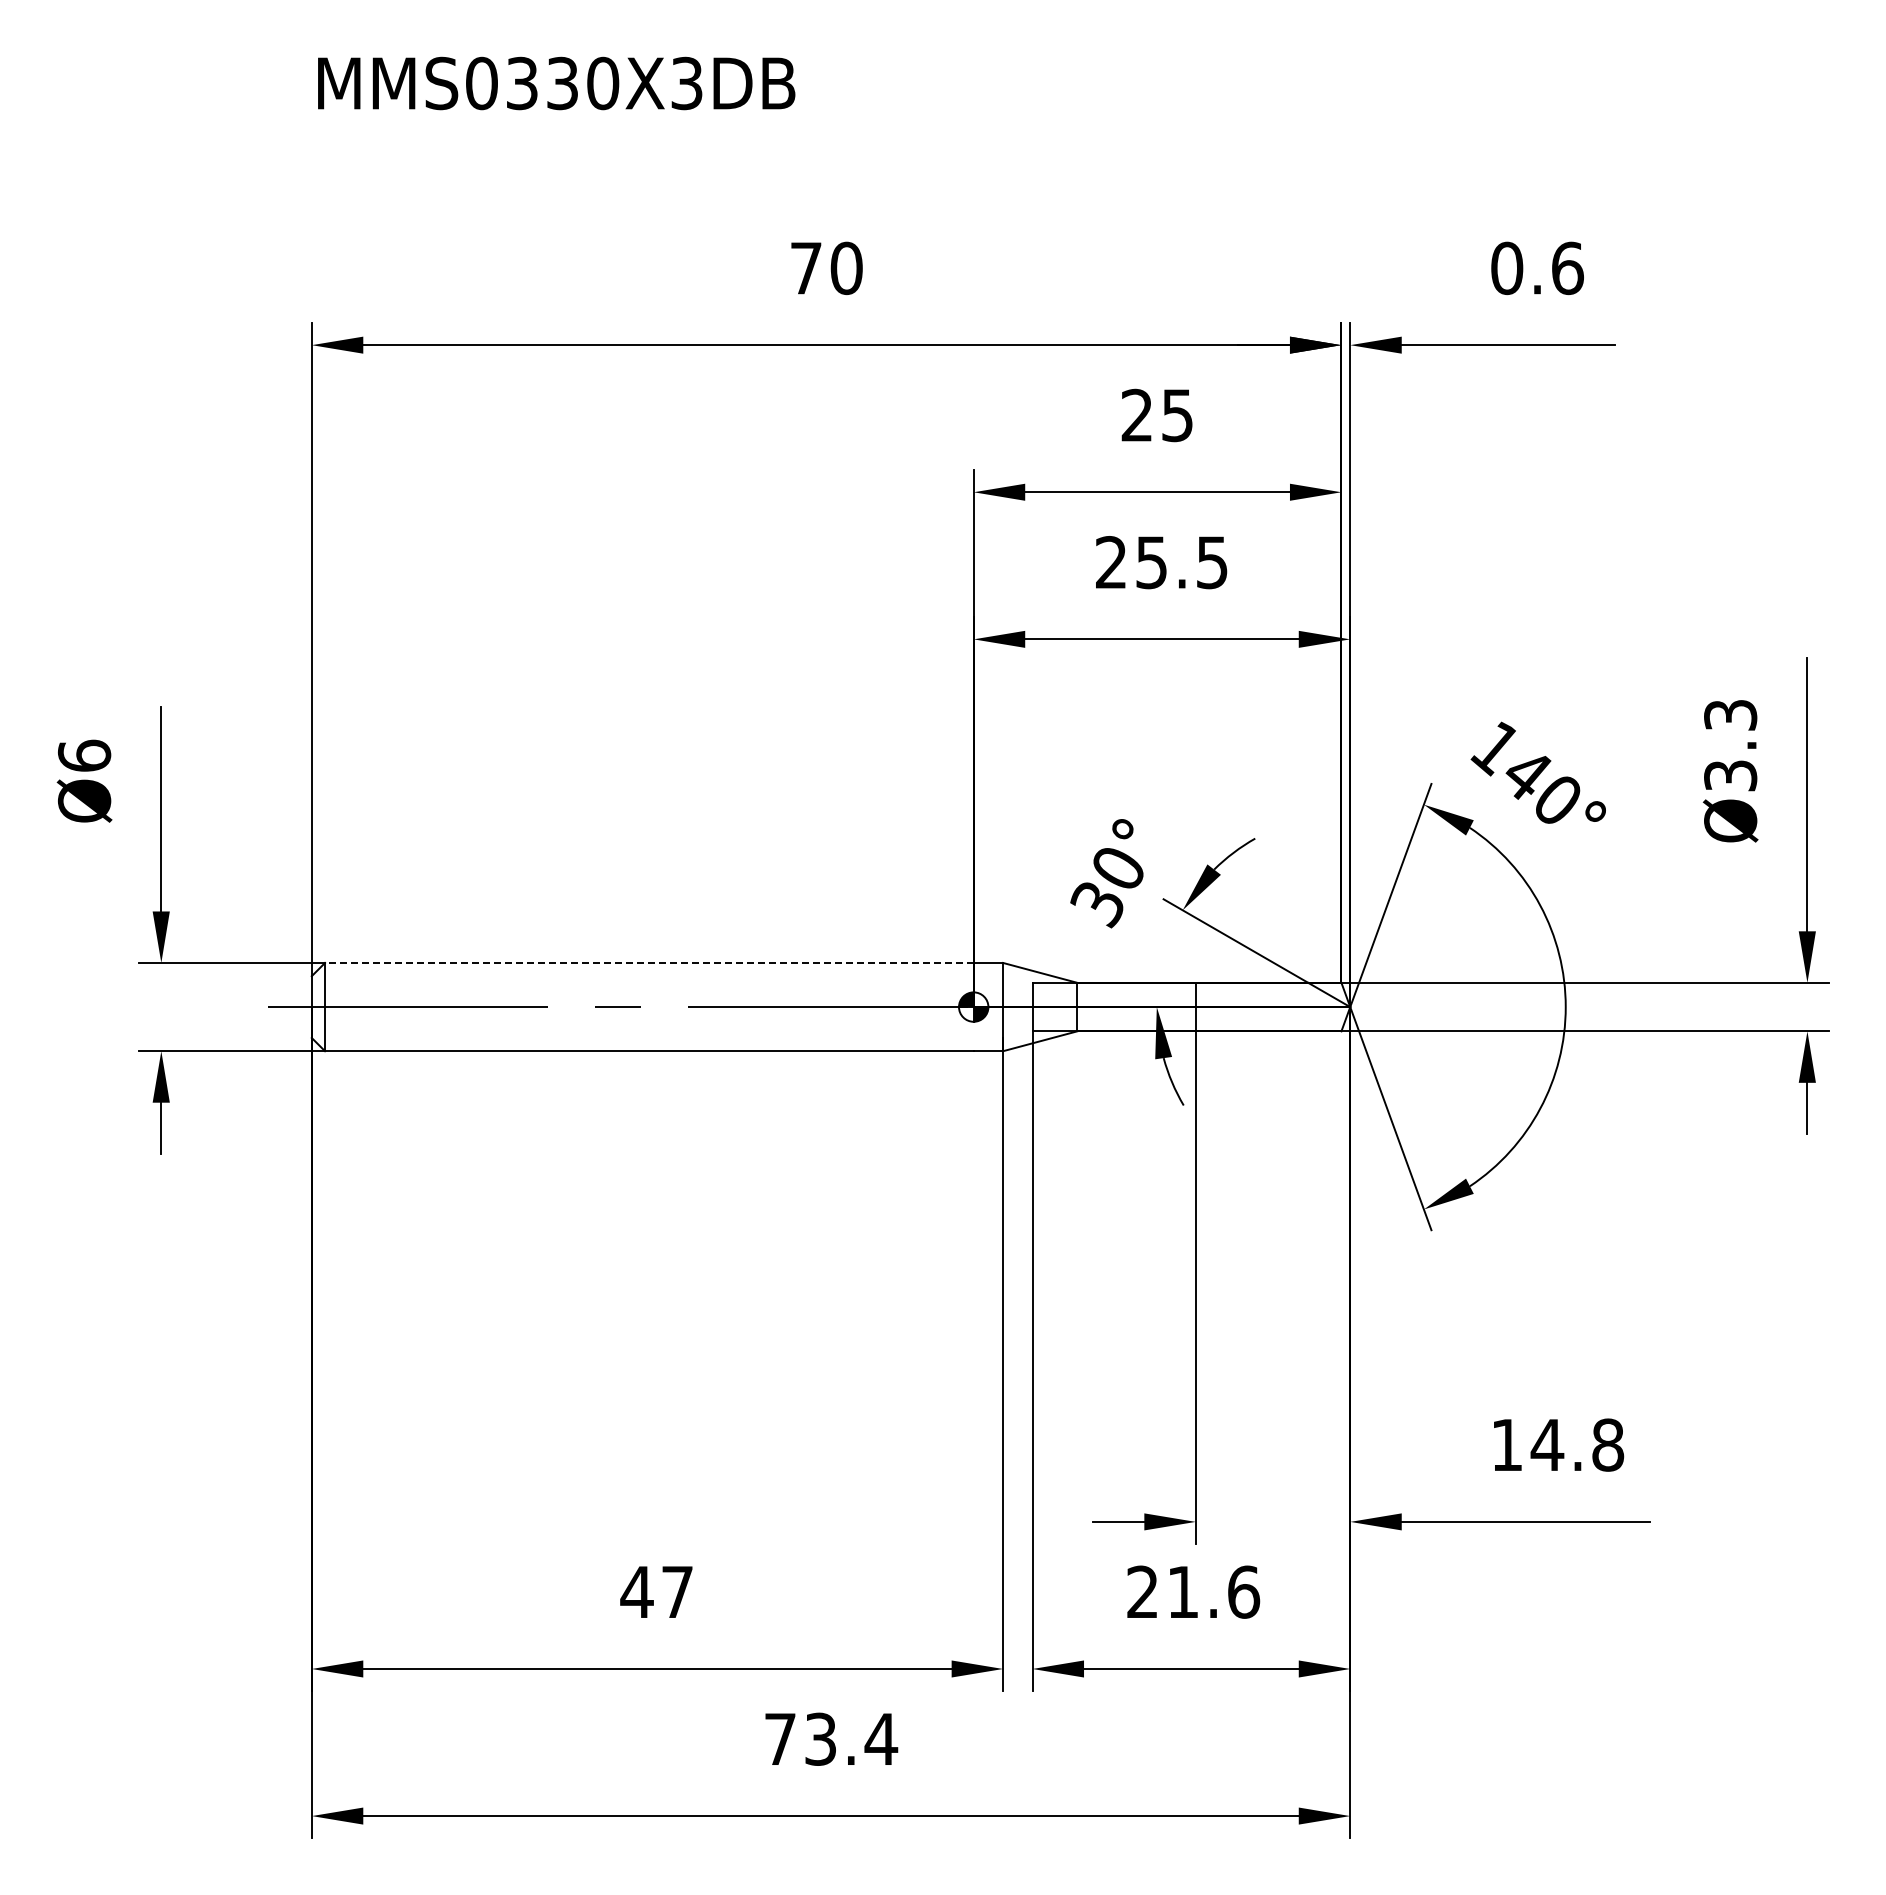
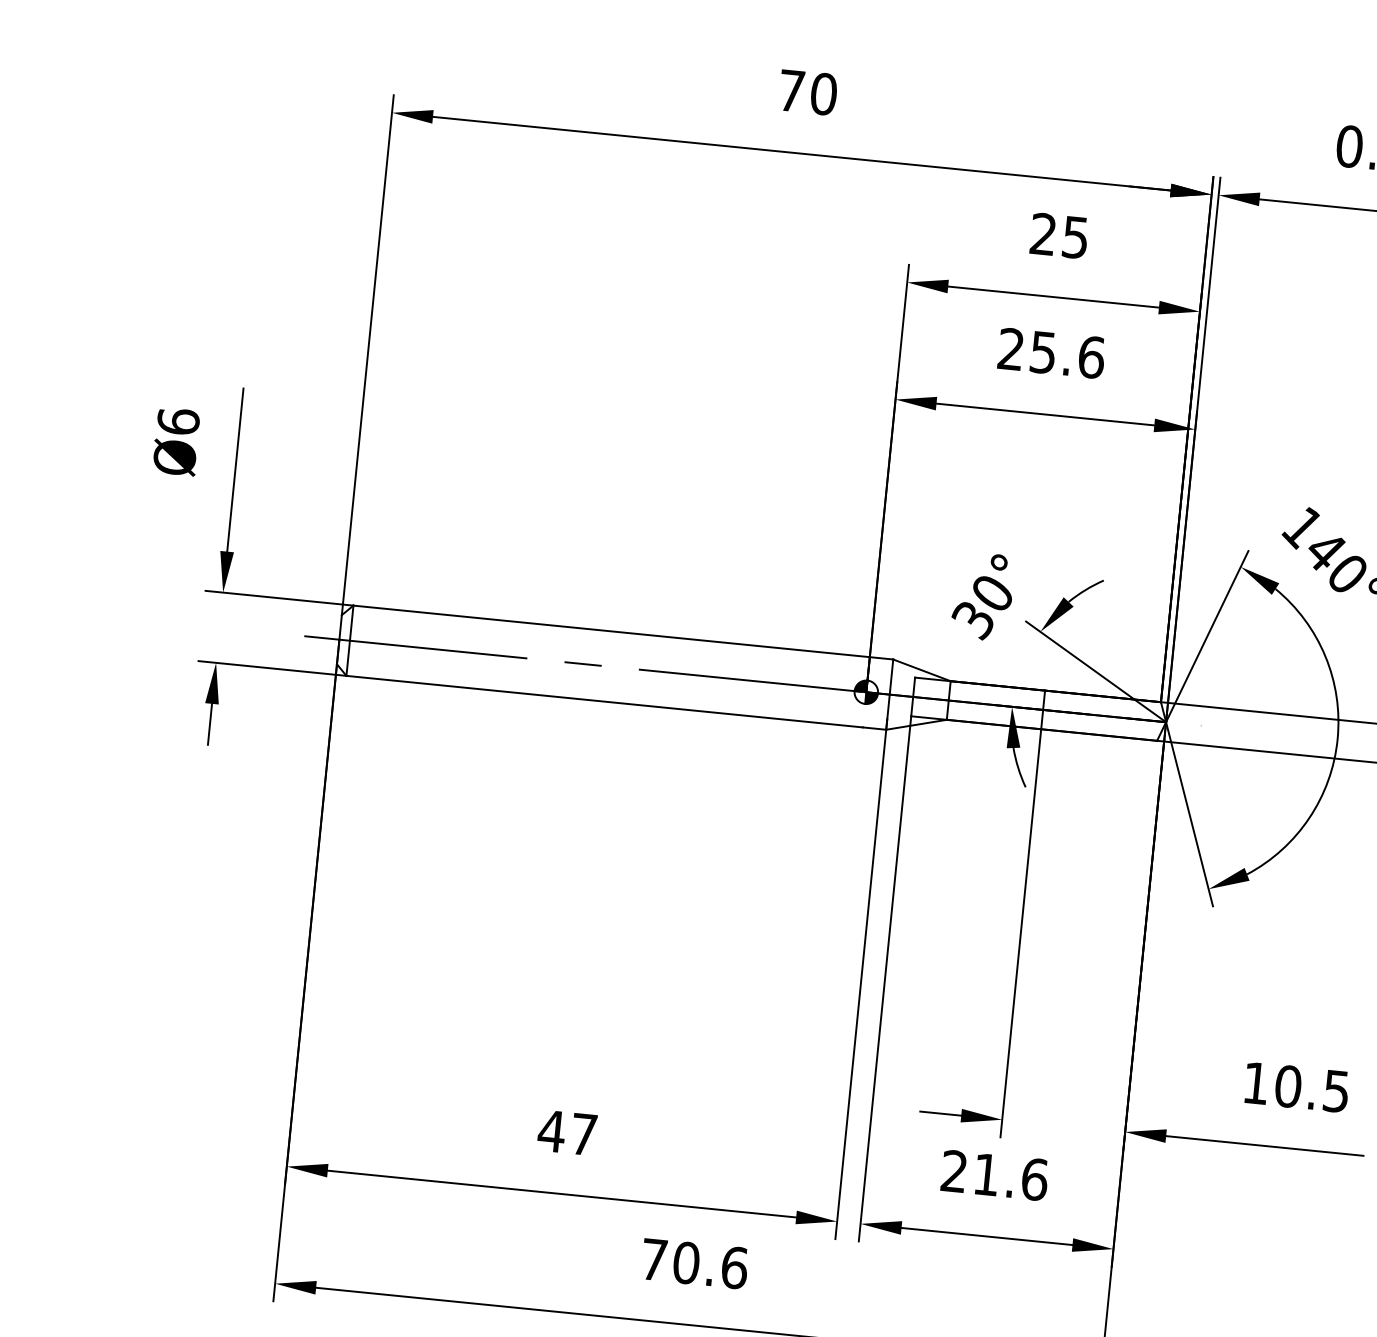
text: (1212, 562) -> (1091, 357), 25.5 -> 25.6
line: (648, 962) -> (610, 630), dashed -> solid
text: (1577, 1444) -> (1312, 1088), 14.8 -> 10.5
text: (851, 1738) -> (710, 1264), 73.4 -> 70.6

